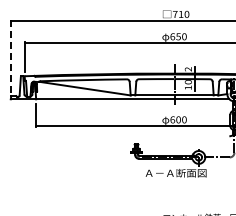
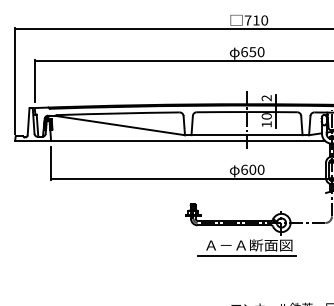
line: (10, 57) -> (14, 81), dashed -> solid
line: (174, 181) -> (247, 257), added

